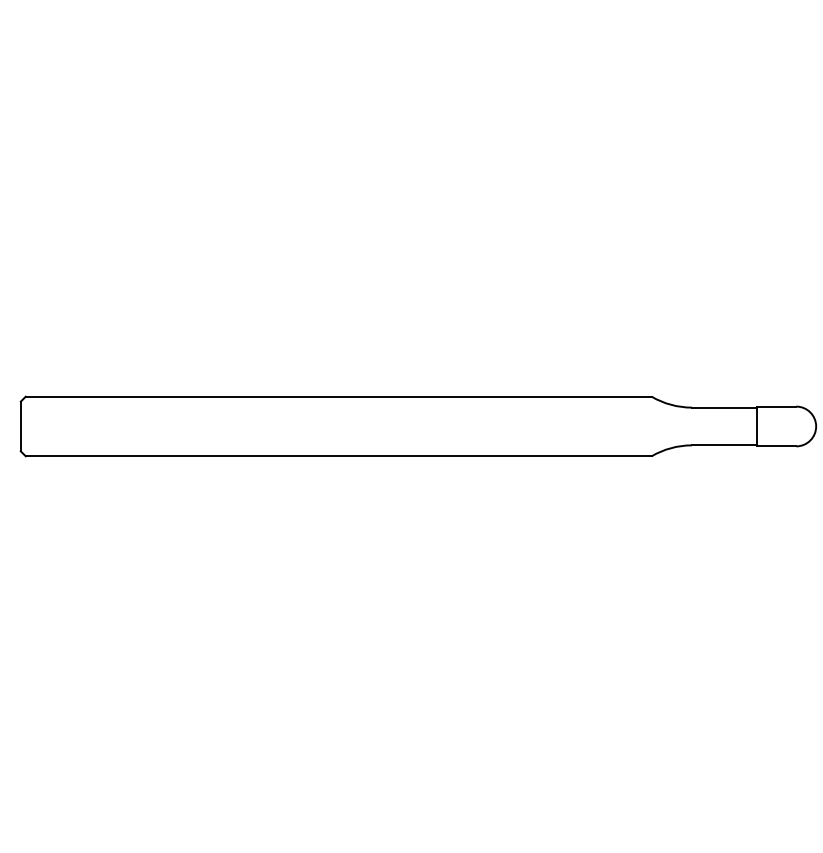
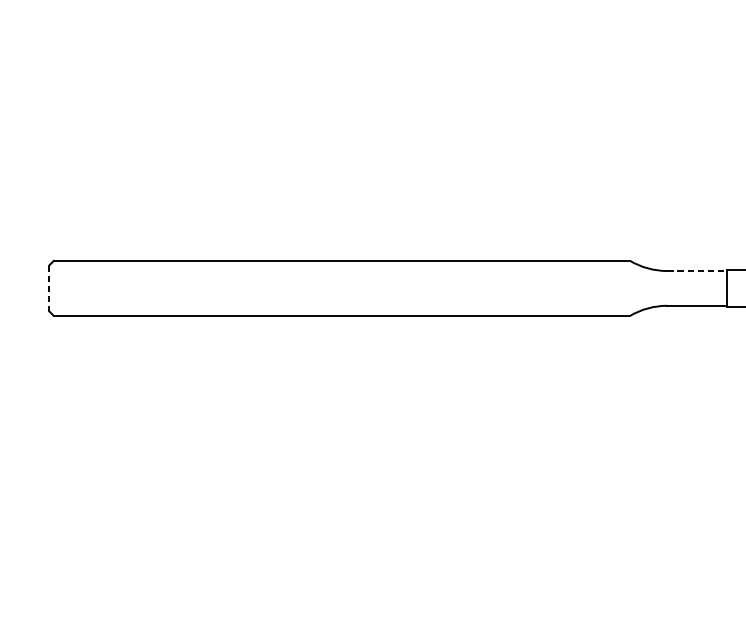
line: (724, 407) -> (697, 270), solid -> dashed
line: (20, 426) -> (48, 288), solid -> dashed

